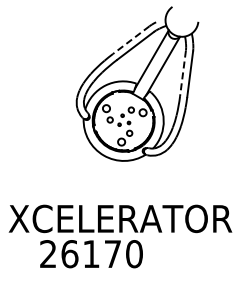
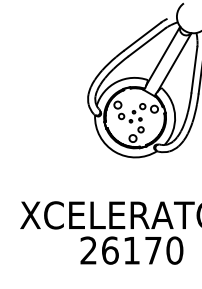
line: (131, 40) -> (142, 36), dashed -> solid
line: (183, 73) -> (194, 69), dashed -> solid
text: (91, 254) -> (131, 250), moved

